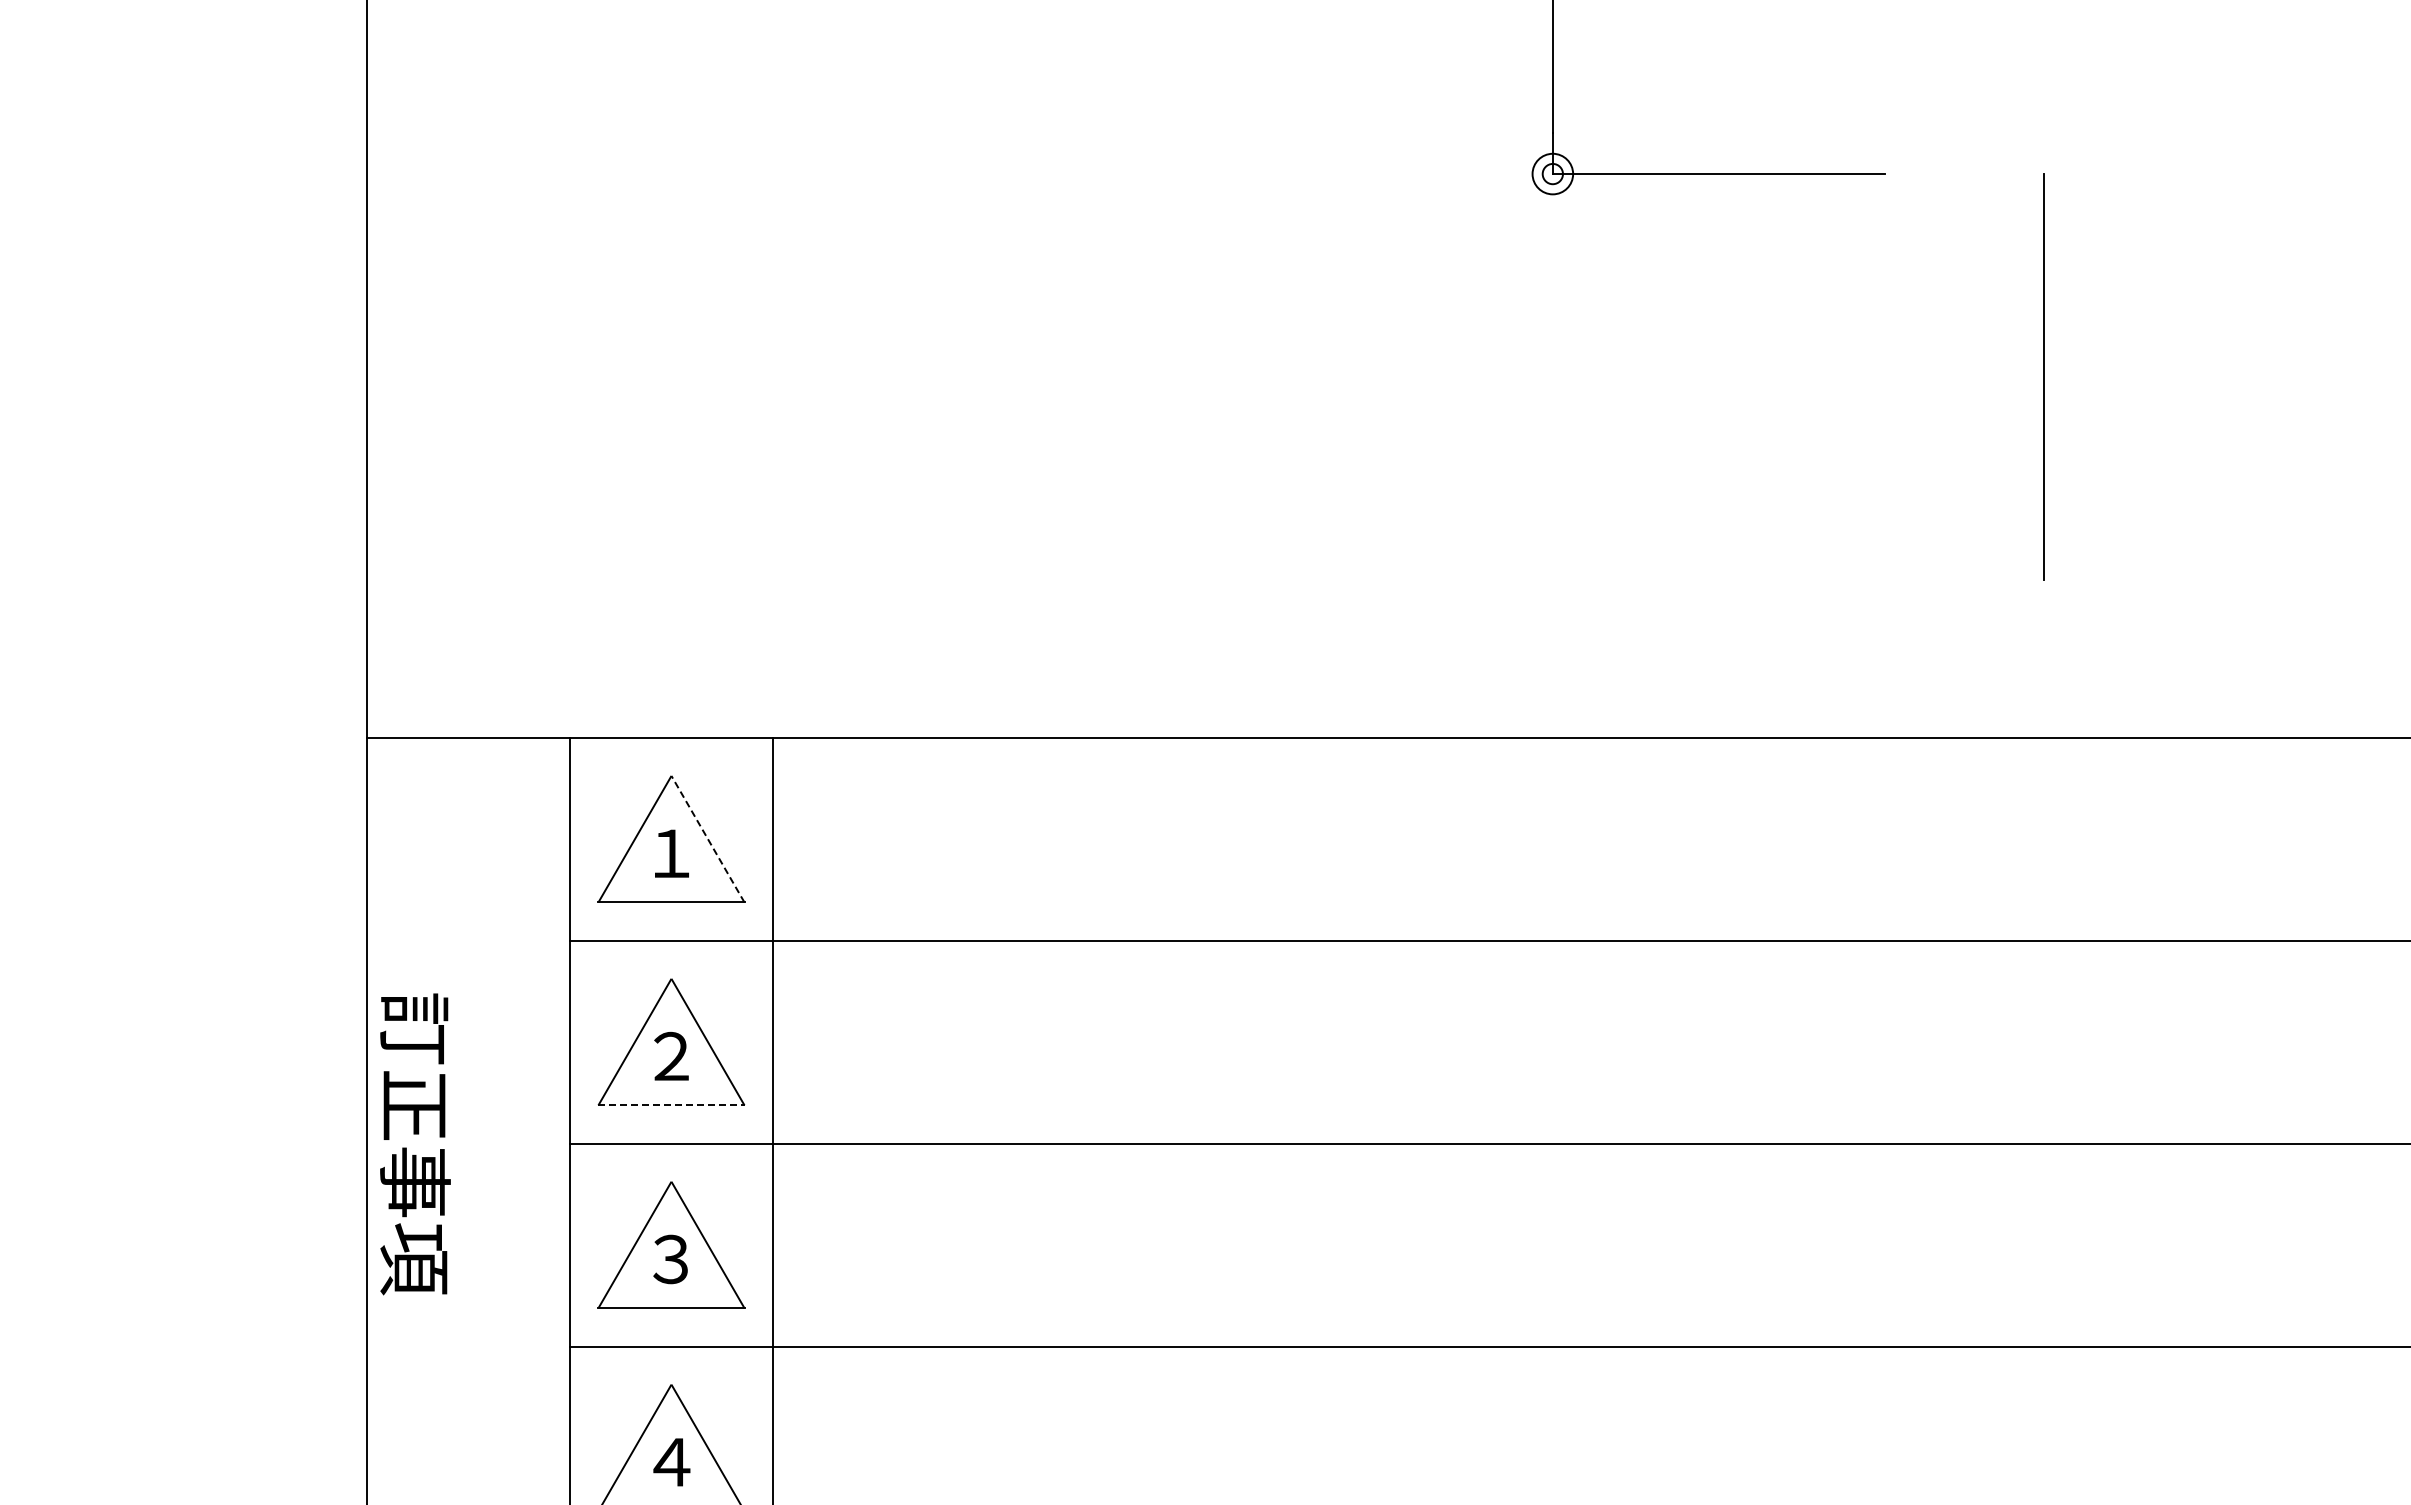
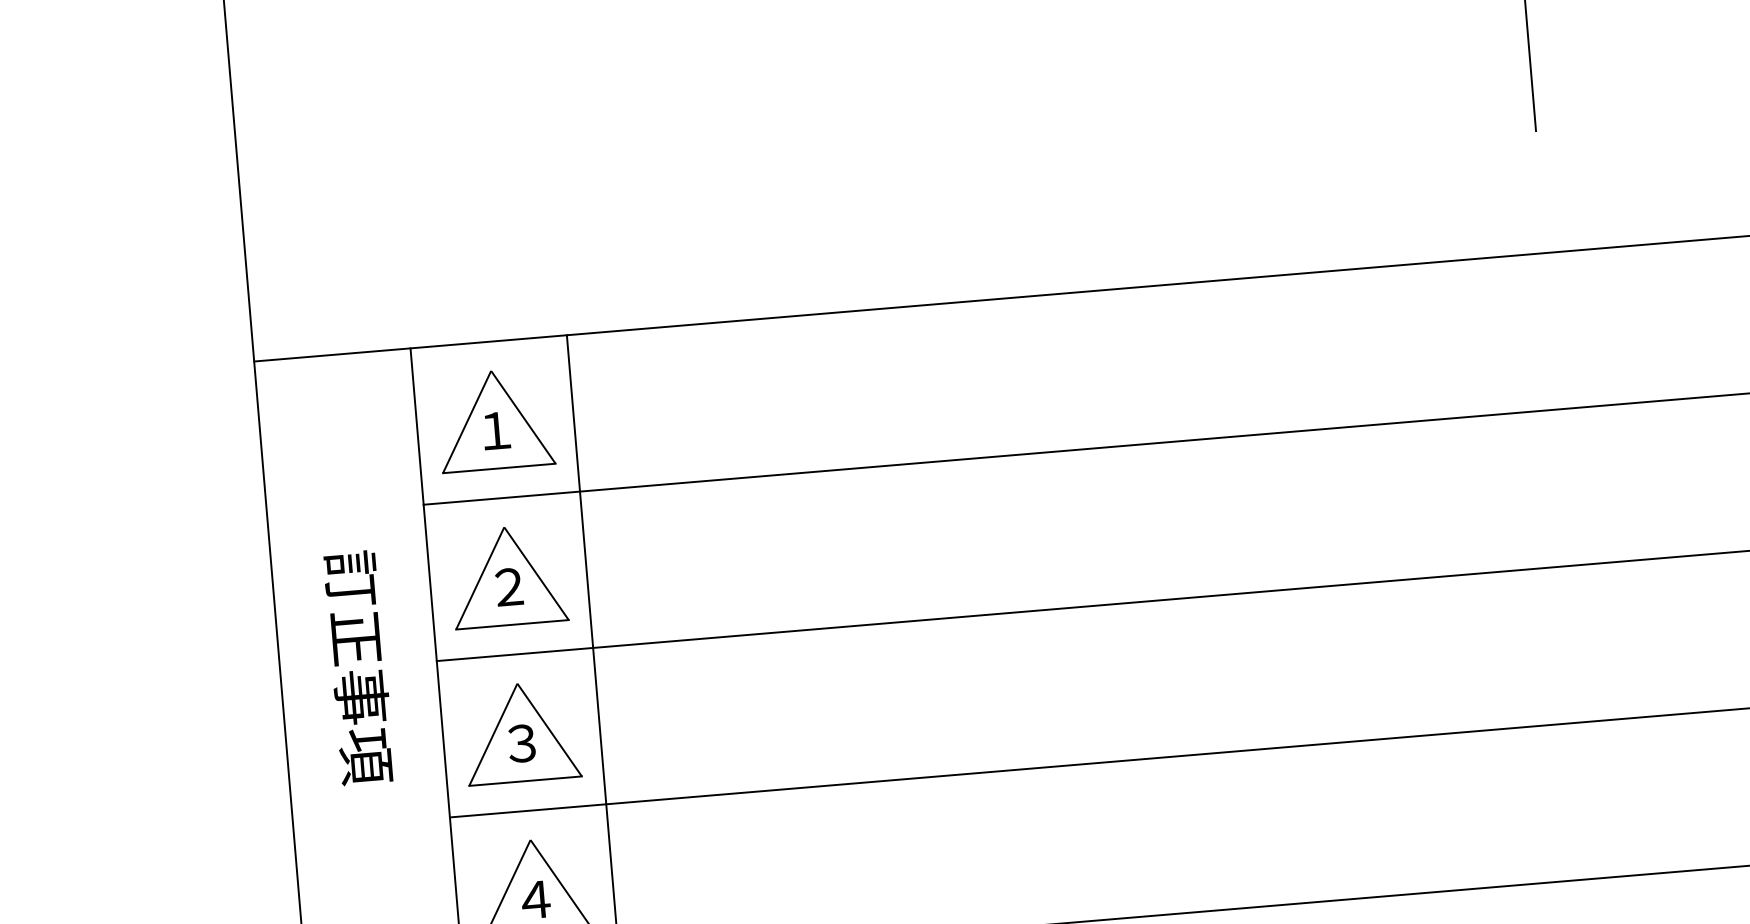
line: (707, 838) -> (522, 416), dashed -> solid
line: (671, 1105) -> (512, 624), dashed -> solid
text: (415, 1144) -> (359, 668), moved

